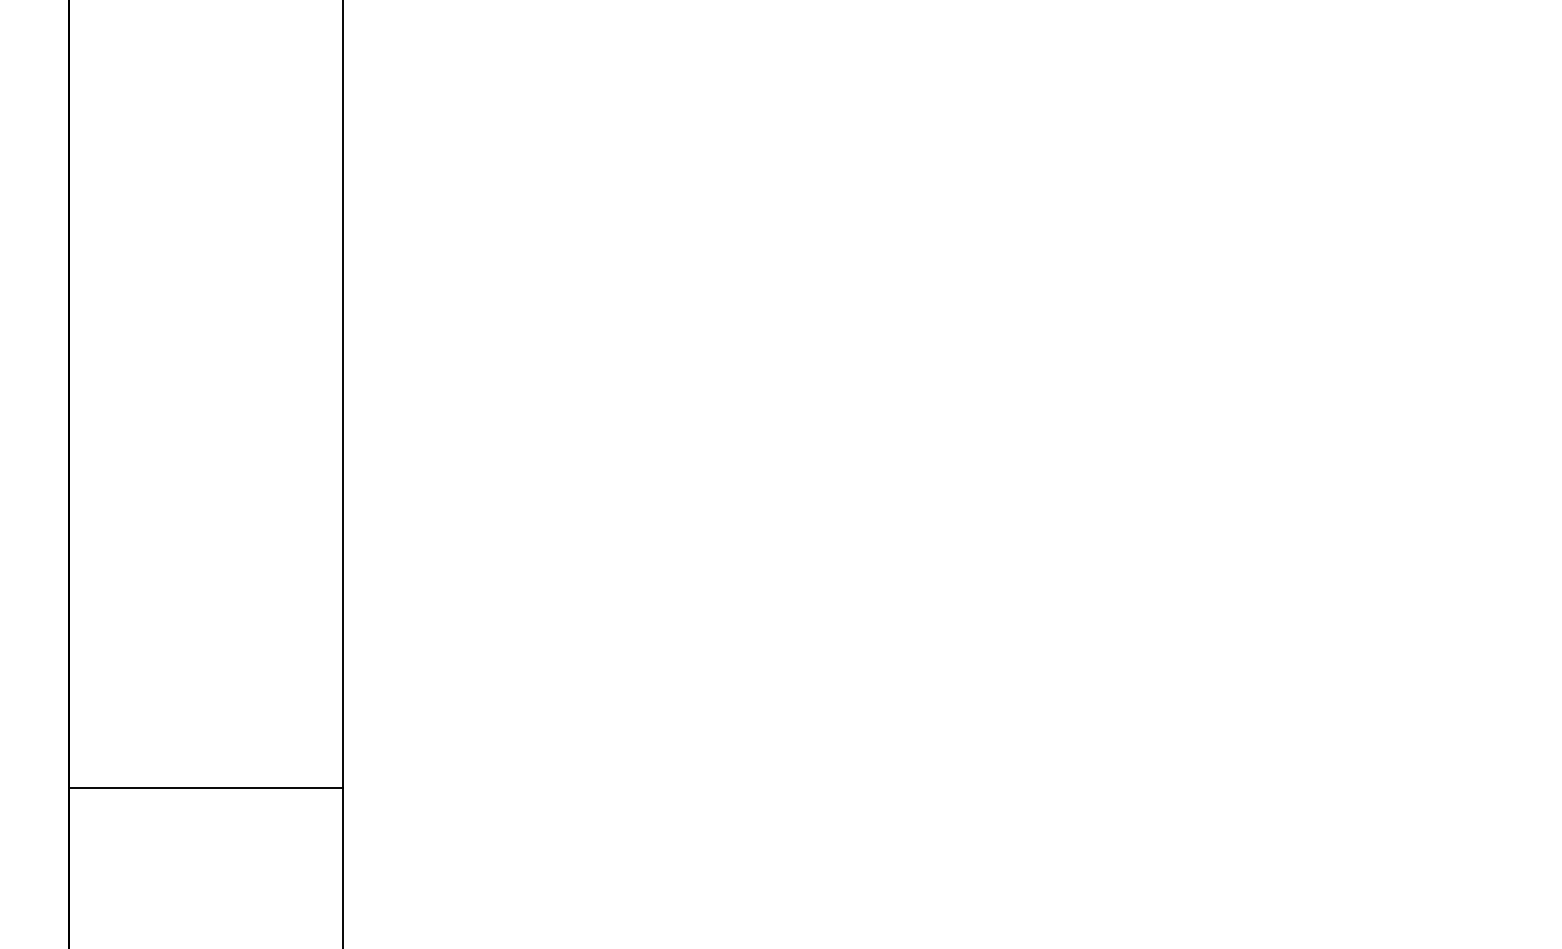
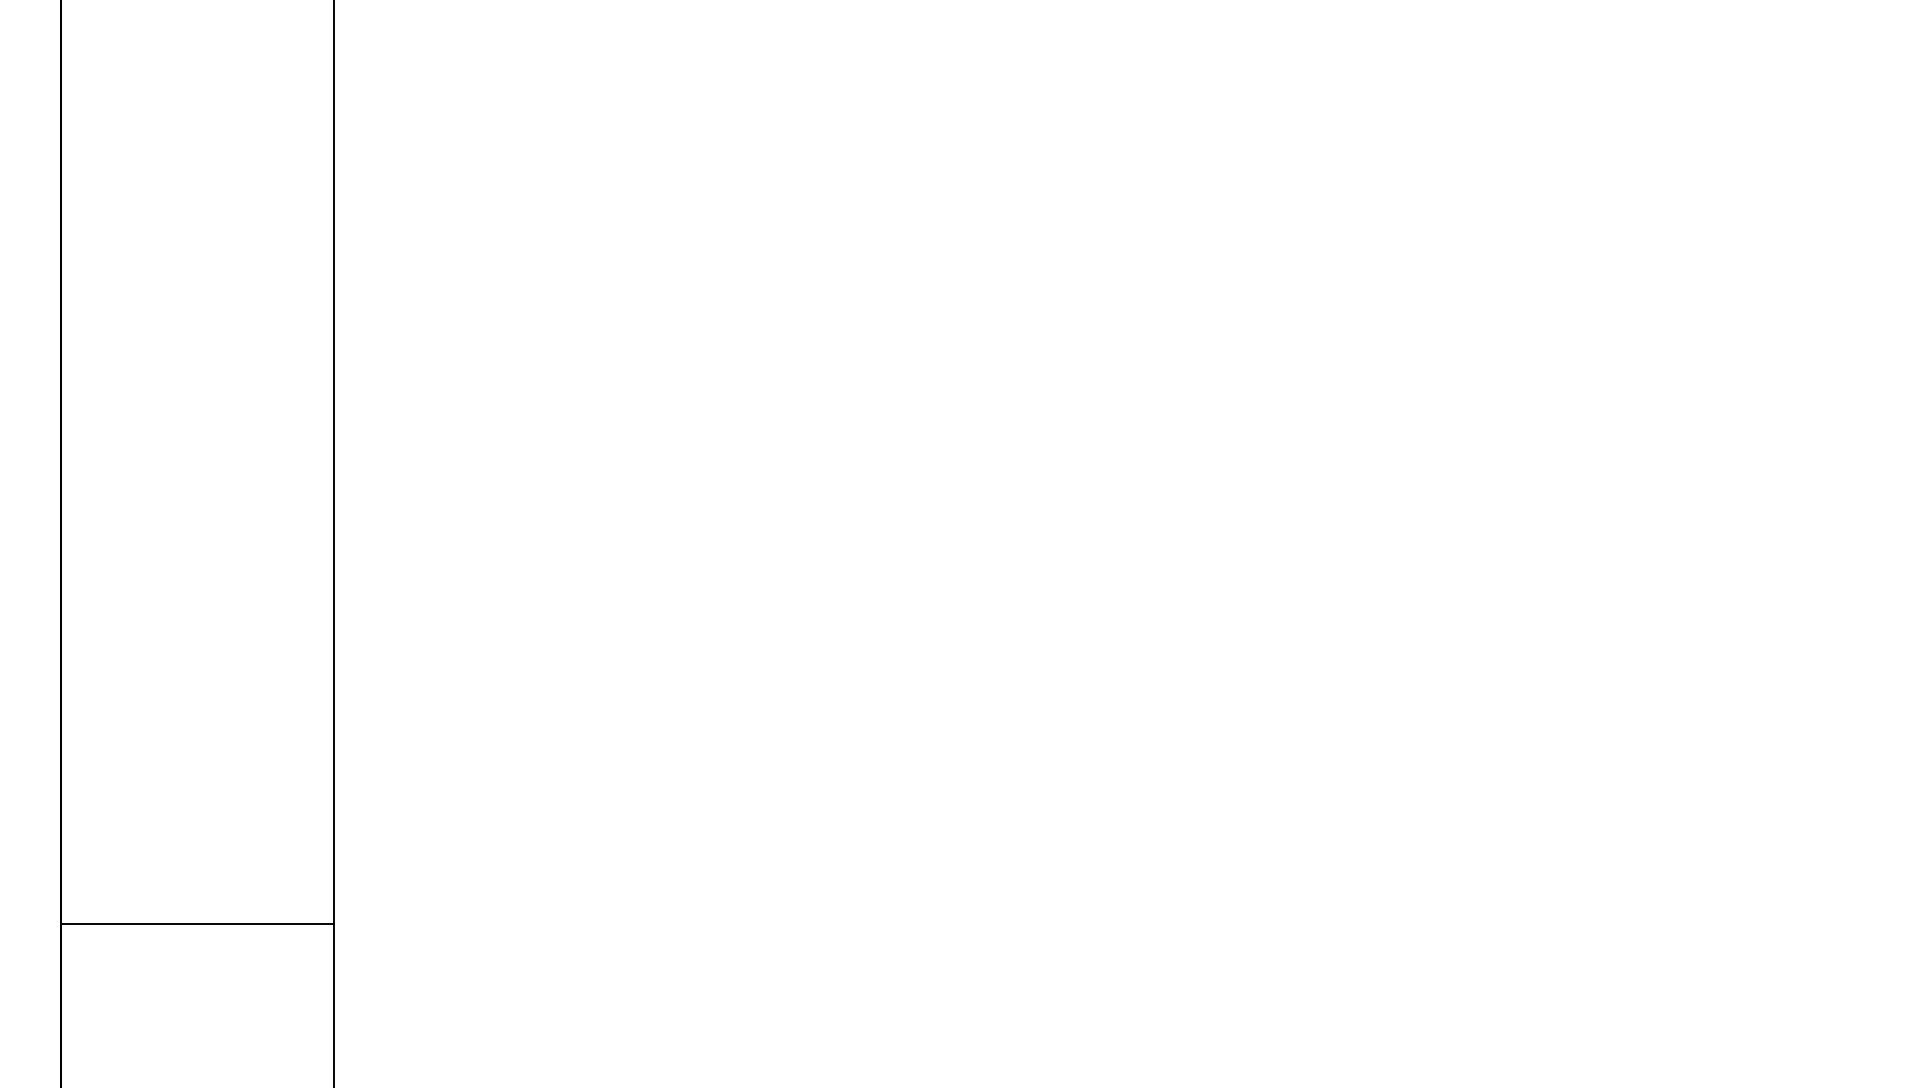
line: (205, 788) -> (197, 924), moved

